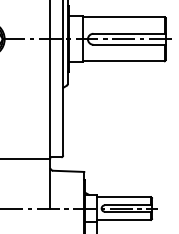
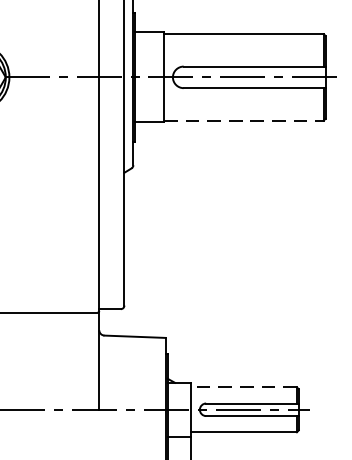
line: (124, 61) -> (244, 120), solid -> dashed
line: (124, 197) -> (244, 388), solid -> dashed

